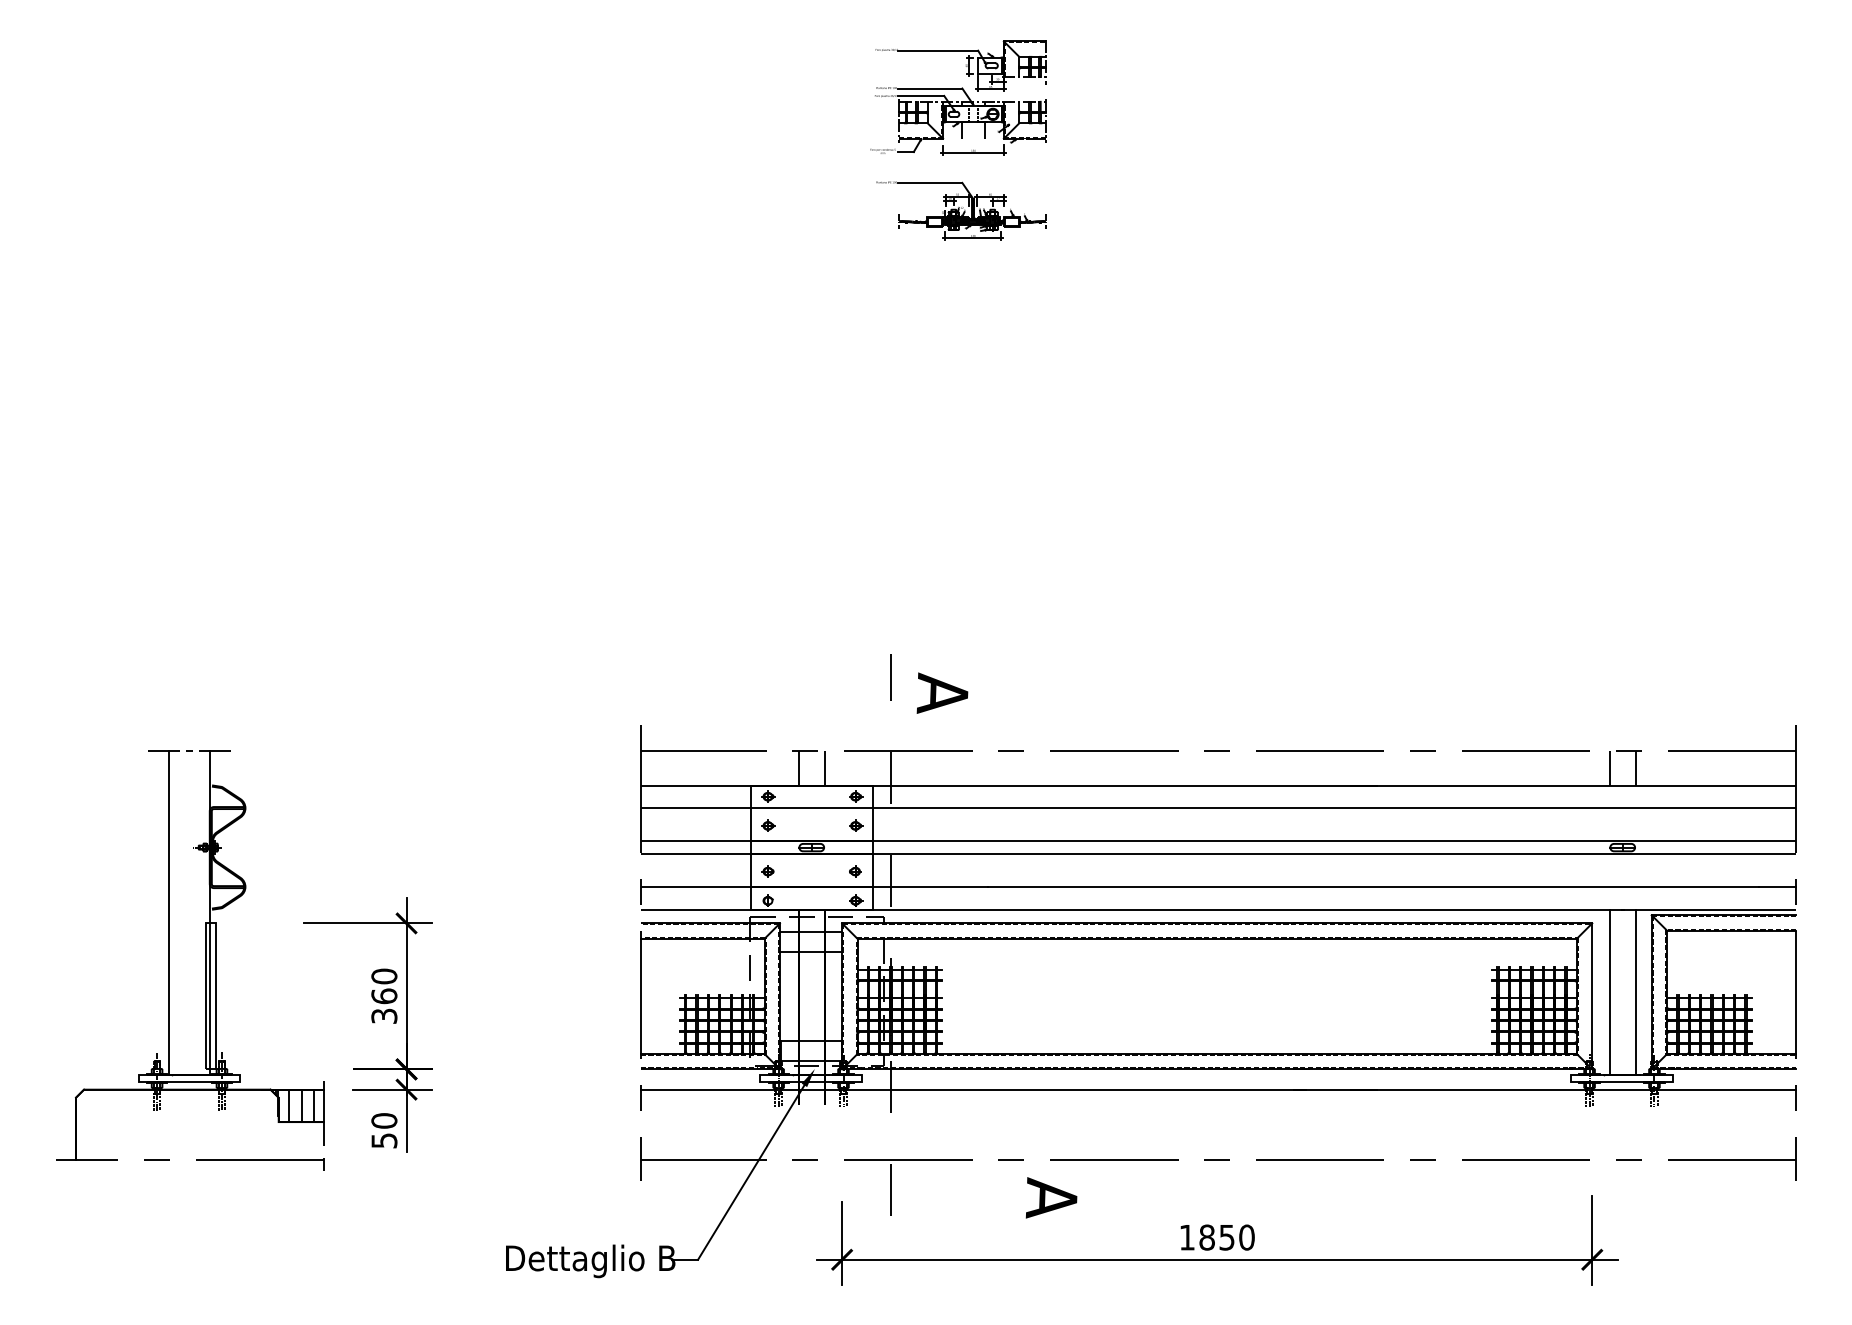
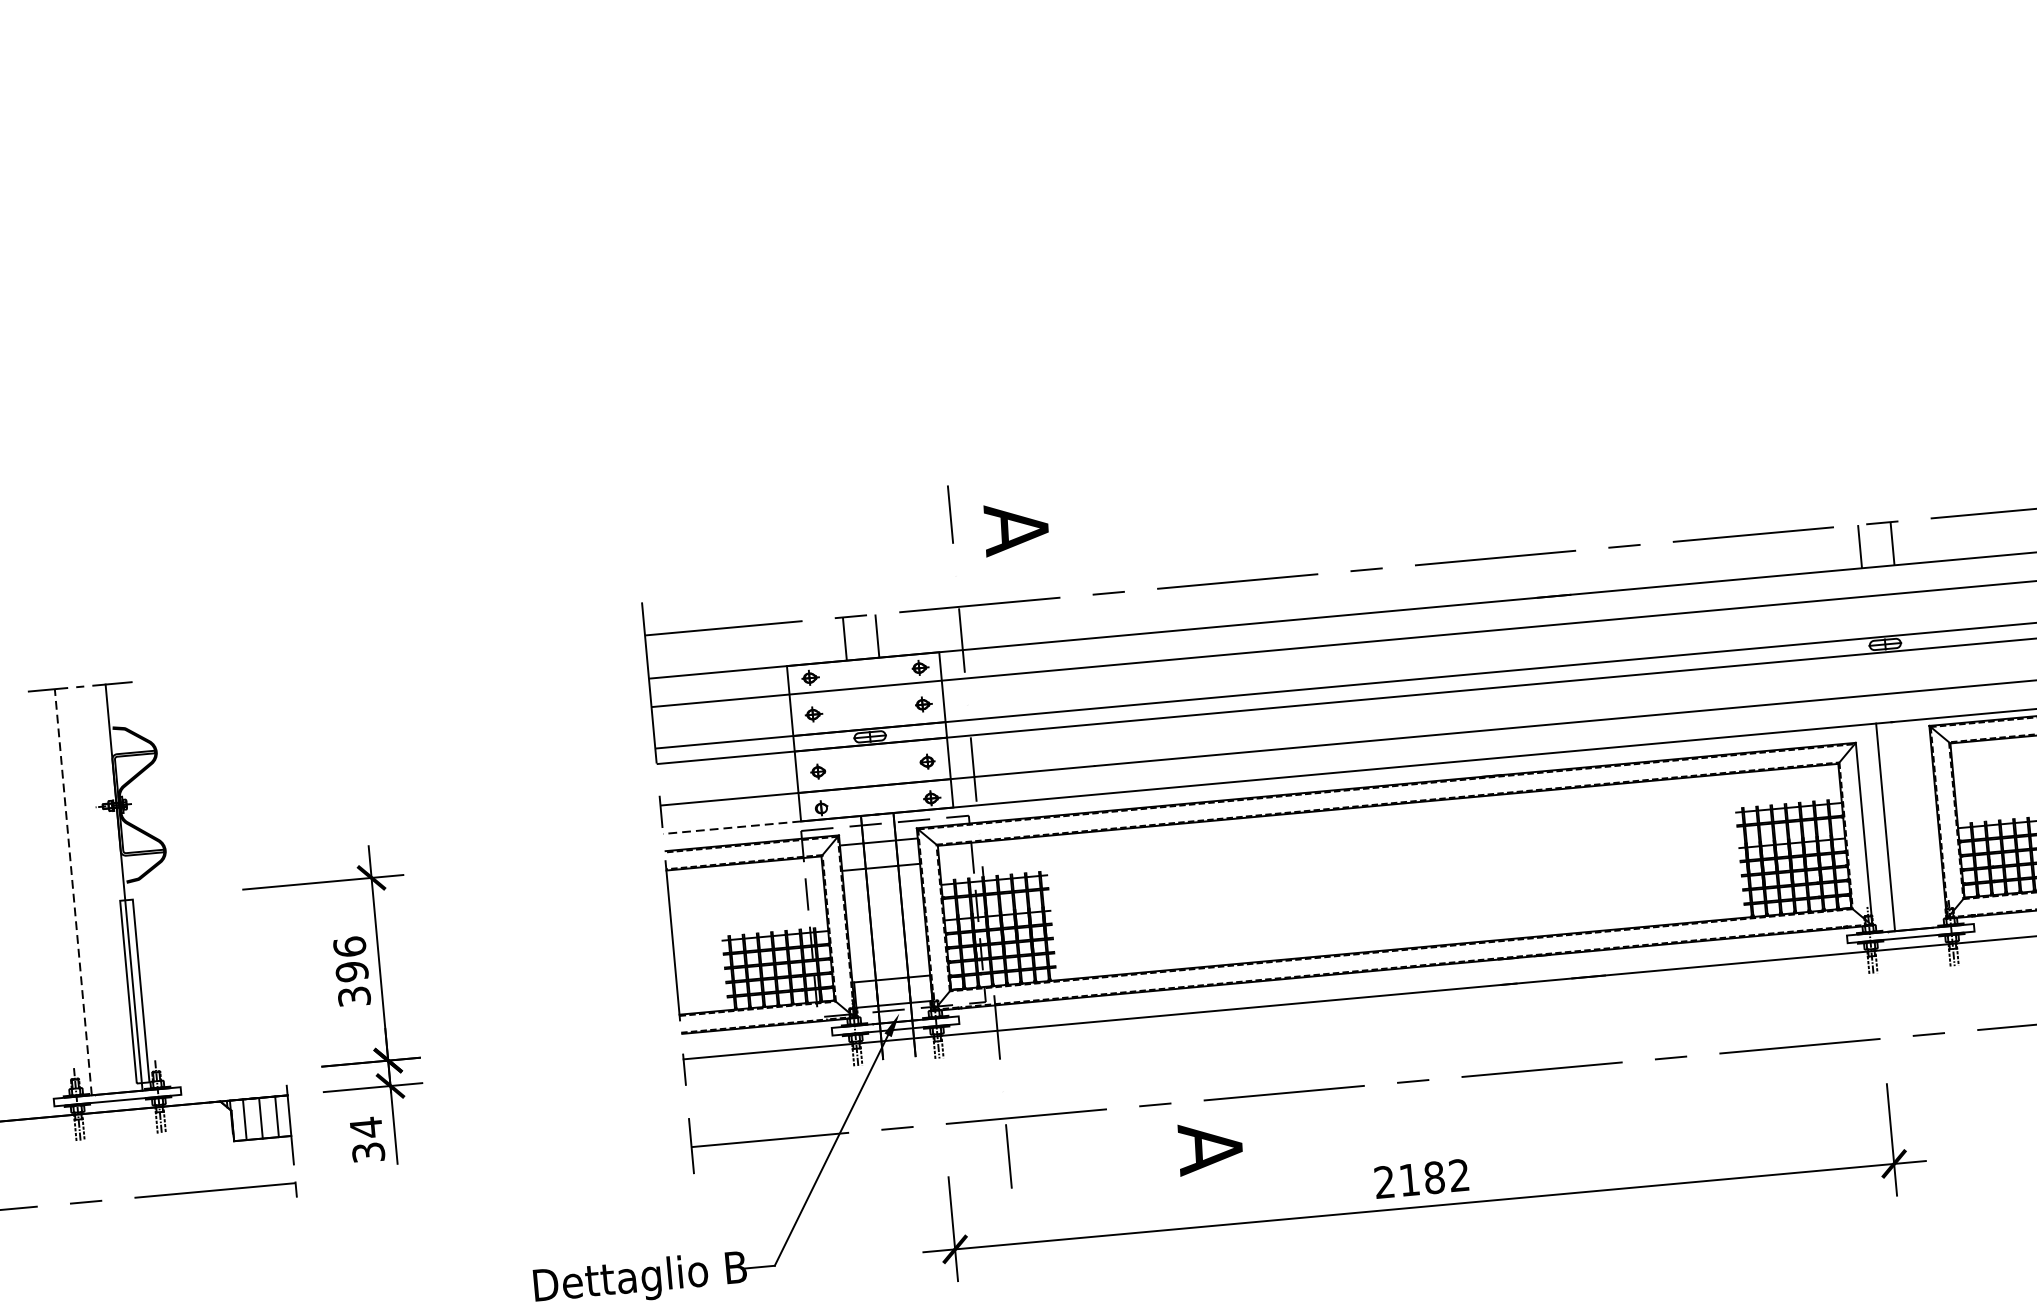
line: (695, 909) -> (731, 827), solid -> dashed
line: (169, 912) -> (73, 891), solid -> dashed
text: (384, 986) -> (351, 959), 360 -> 396
line: (1635, 992) -> (1917, 824), removed
text: (384, 1129) -> (367, 1138), 50 -> 34
text: (1216, 1237) -> (1421, 1178), 1850 -> 2182

